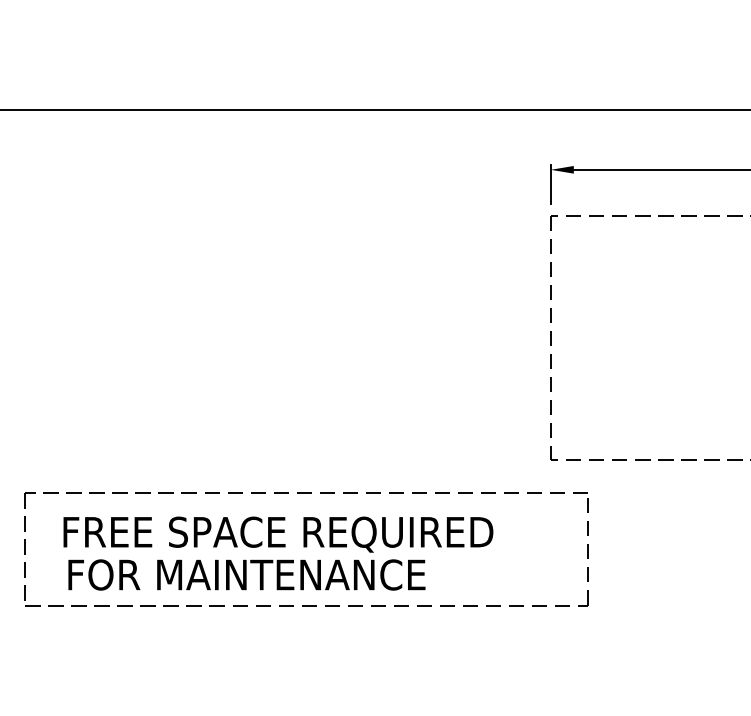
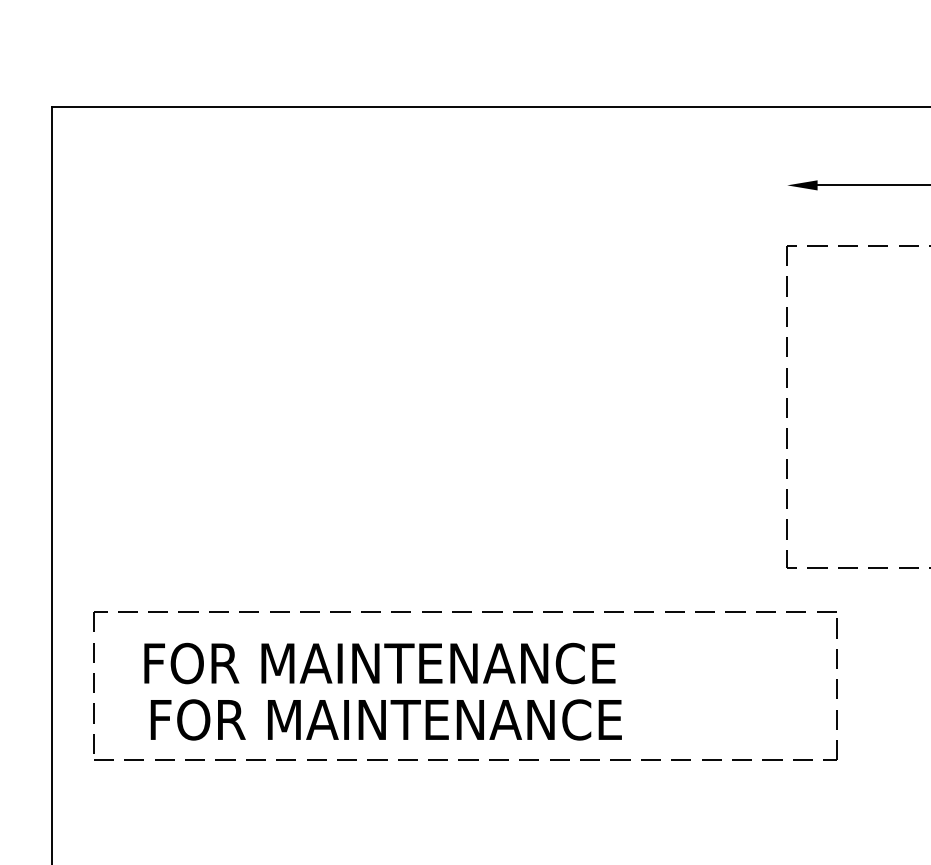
line: (550, 184) -> (786, 204), removed
text: (288, 534) -> (441, 666), FREE SPACE REQUIRED -> FOR MAINTENANCE

